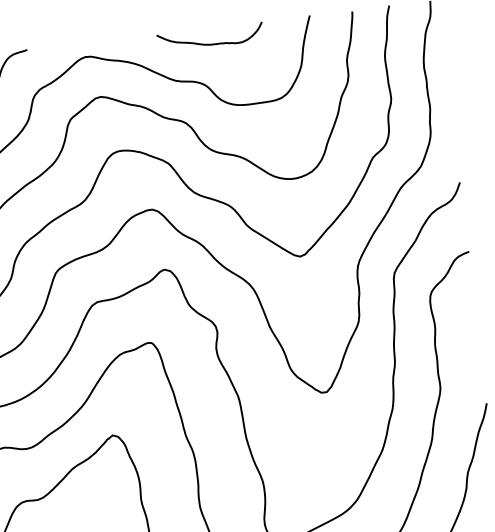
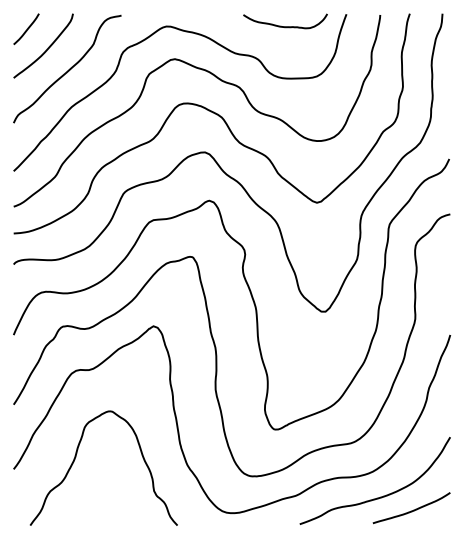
curve: (211, 43) -> (285, 26), moved

